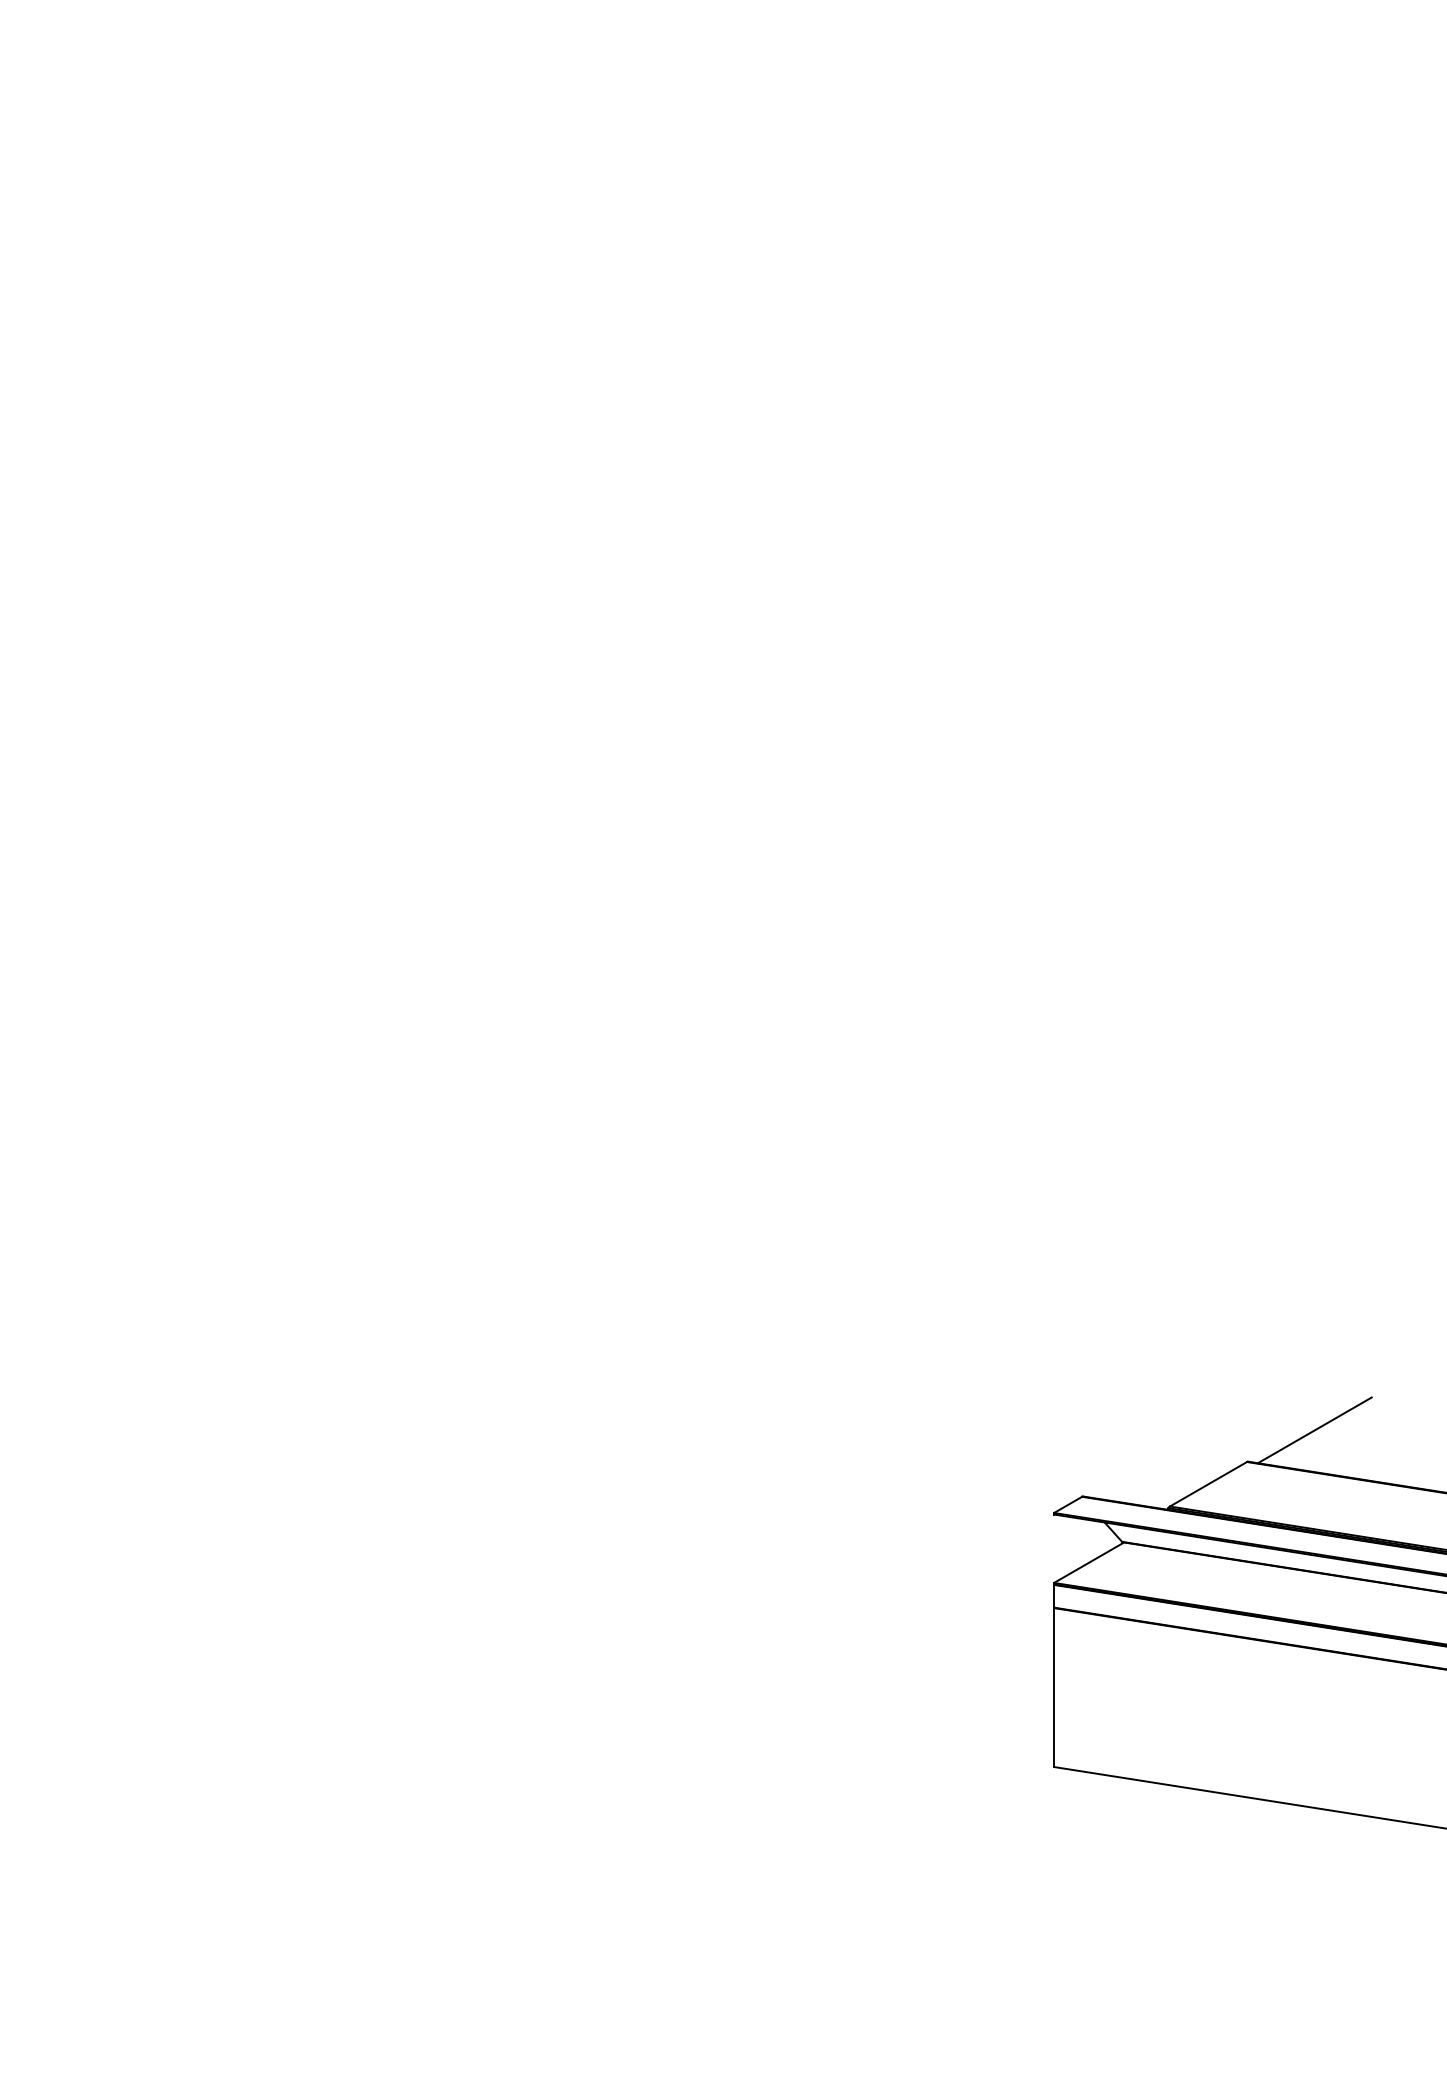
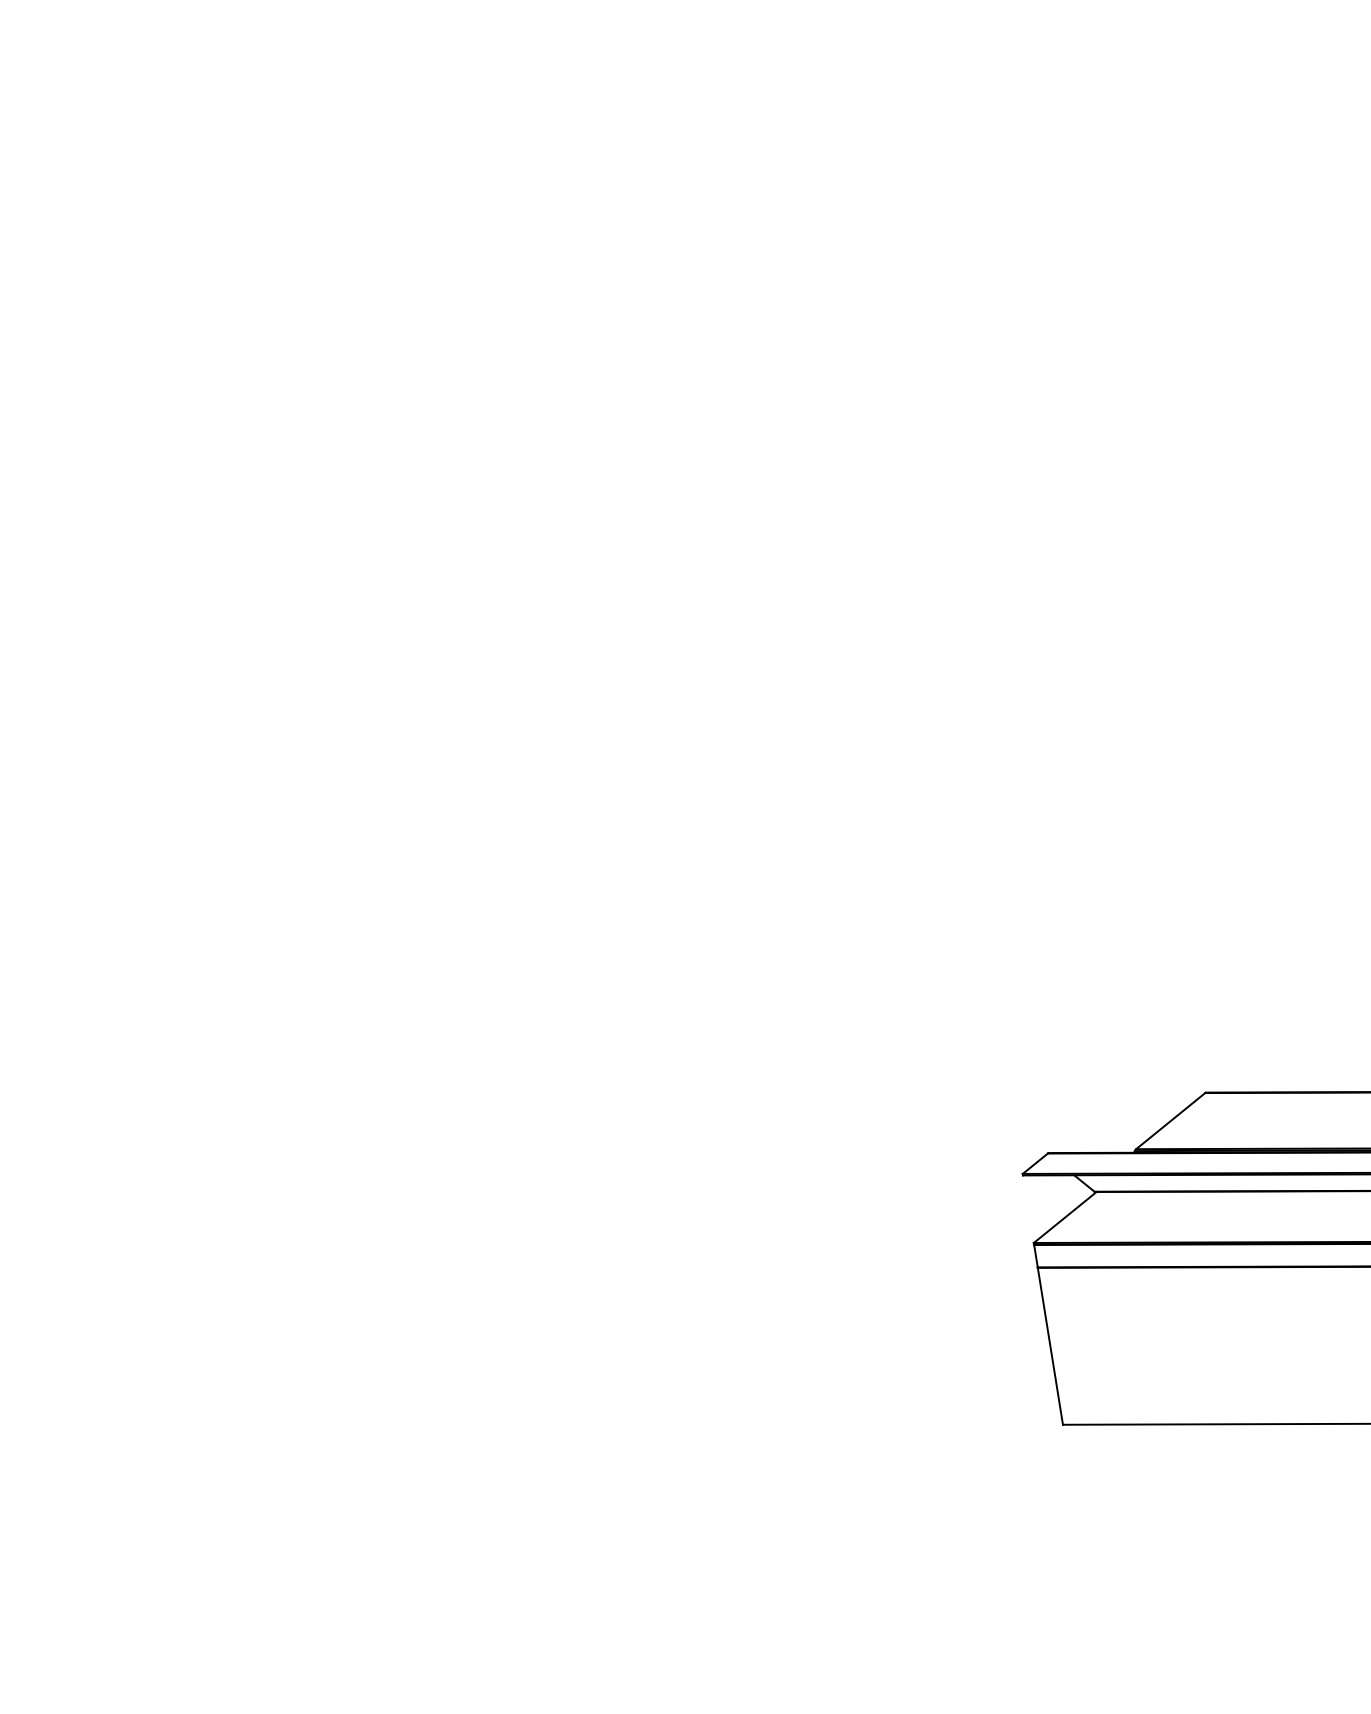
line: (1314, 1430) -> (1266, 1051), removed

